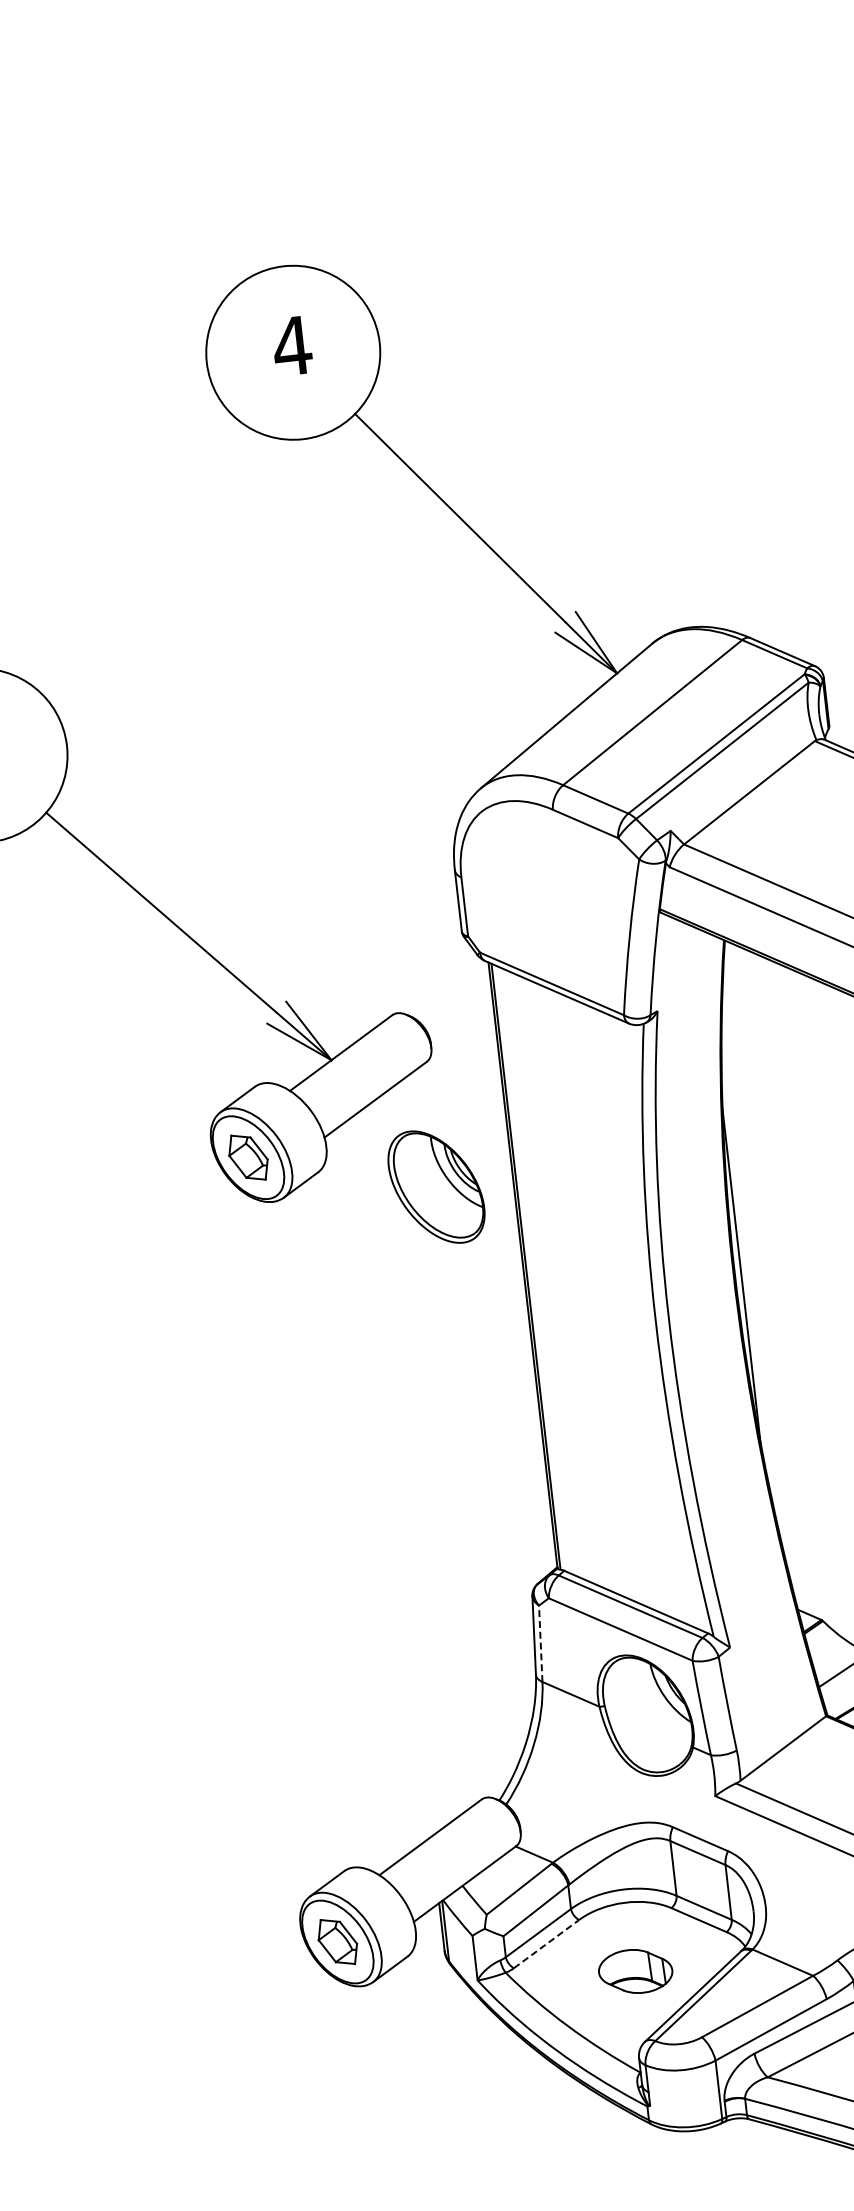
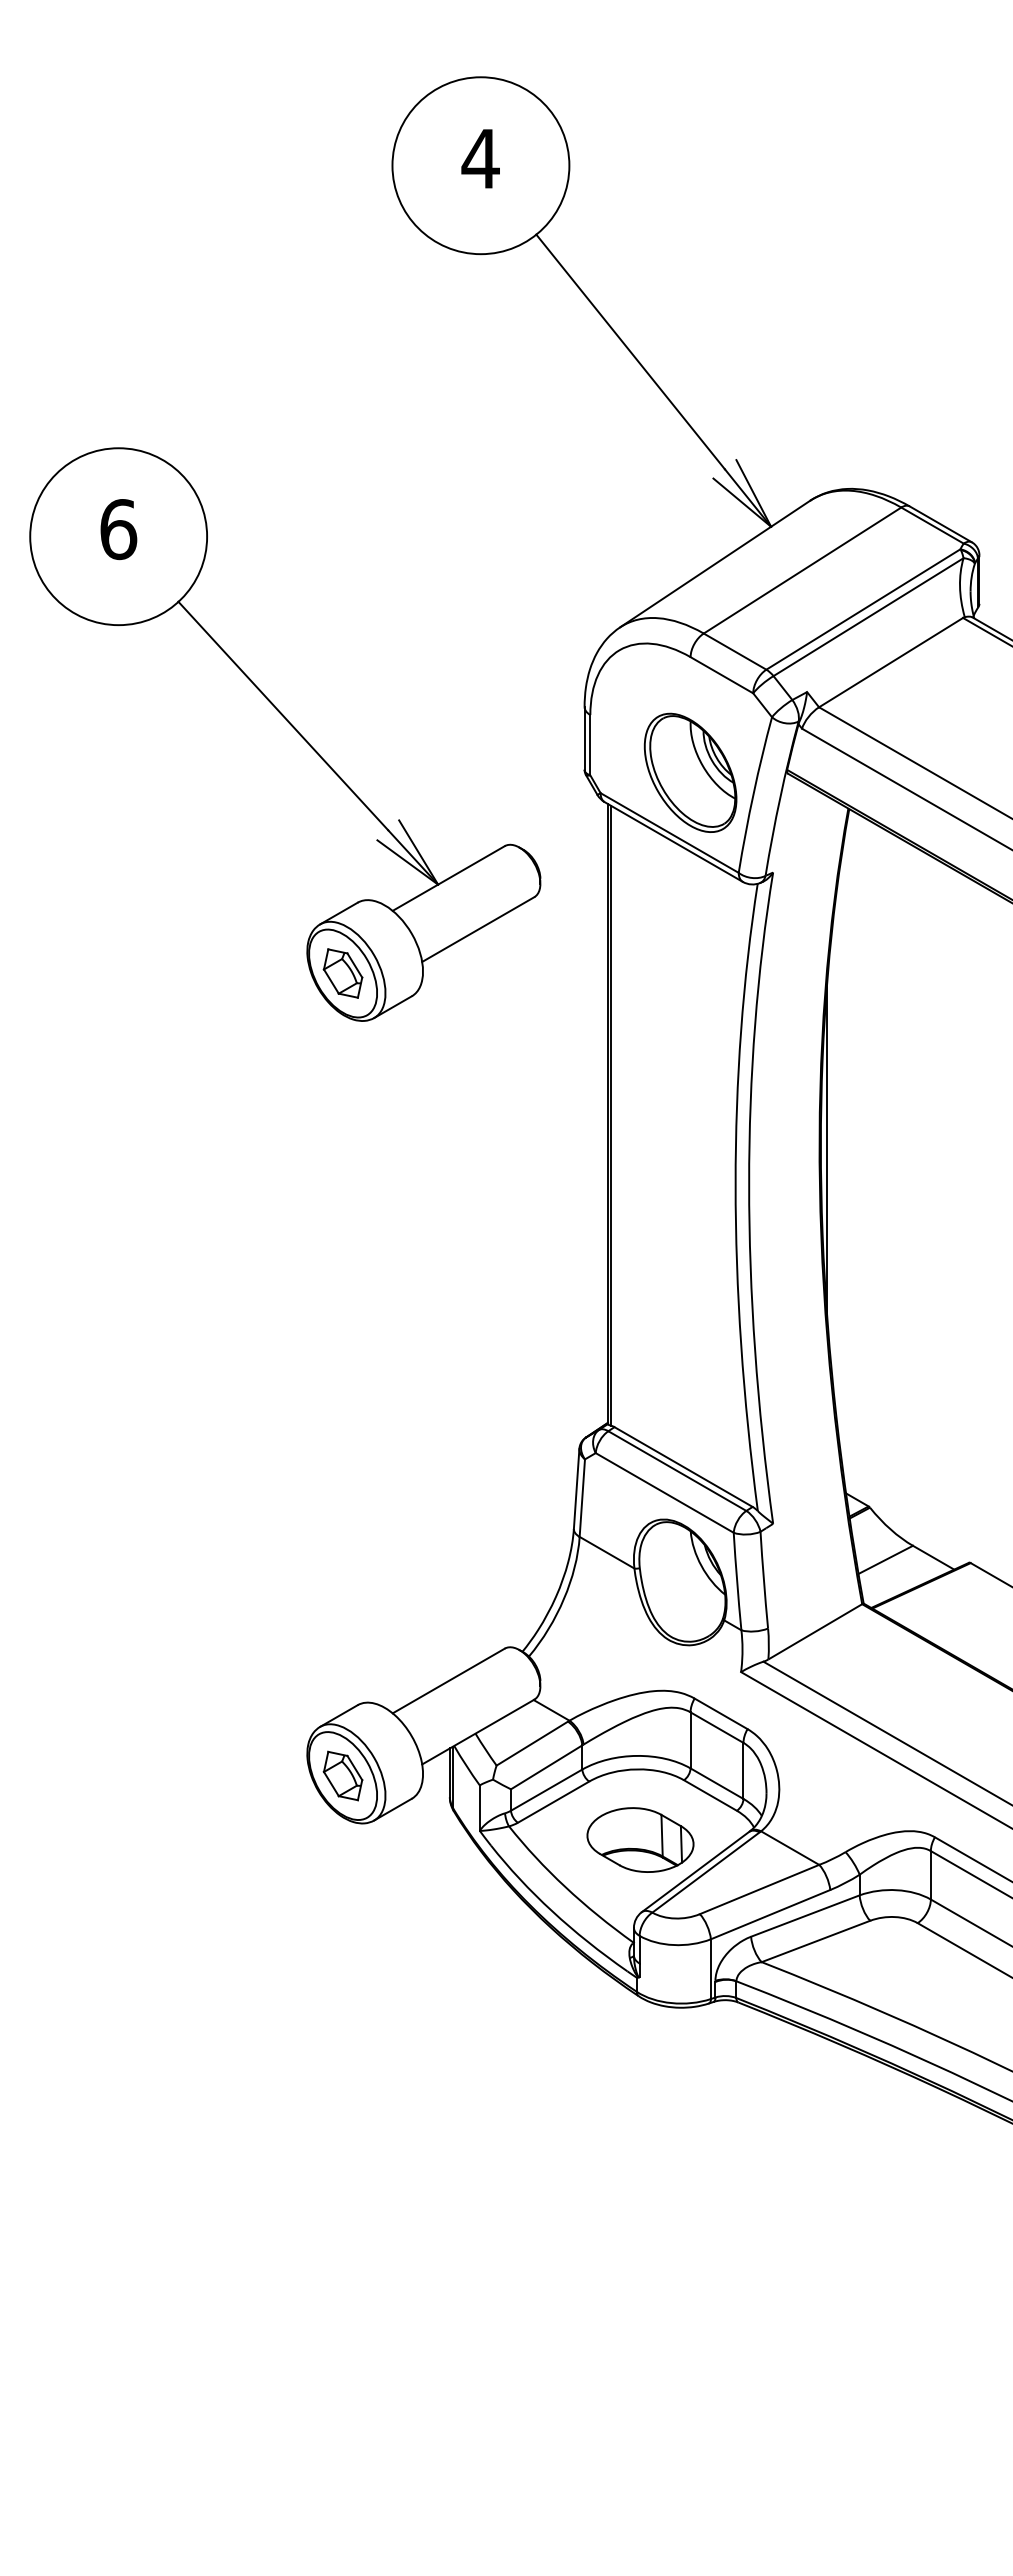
part: (436, 1186) -> (690, 772), moved
line: (540, 1644) -> (582, 1498), dashed -> solid
line: (547, 1943) -> (554, 1801), dashed -> solid
part: (635, 1970) -> (640, 1839), size x1.43

